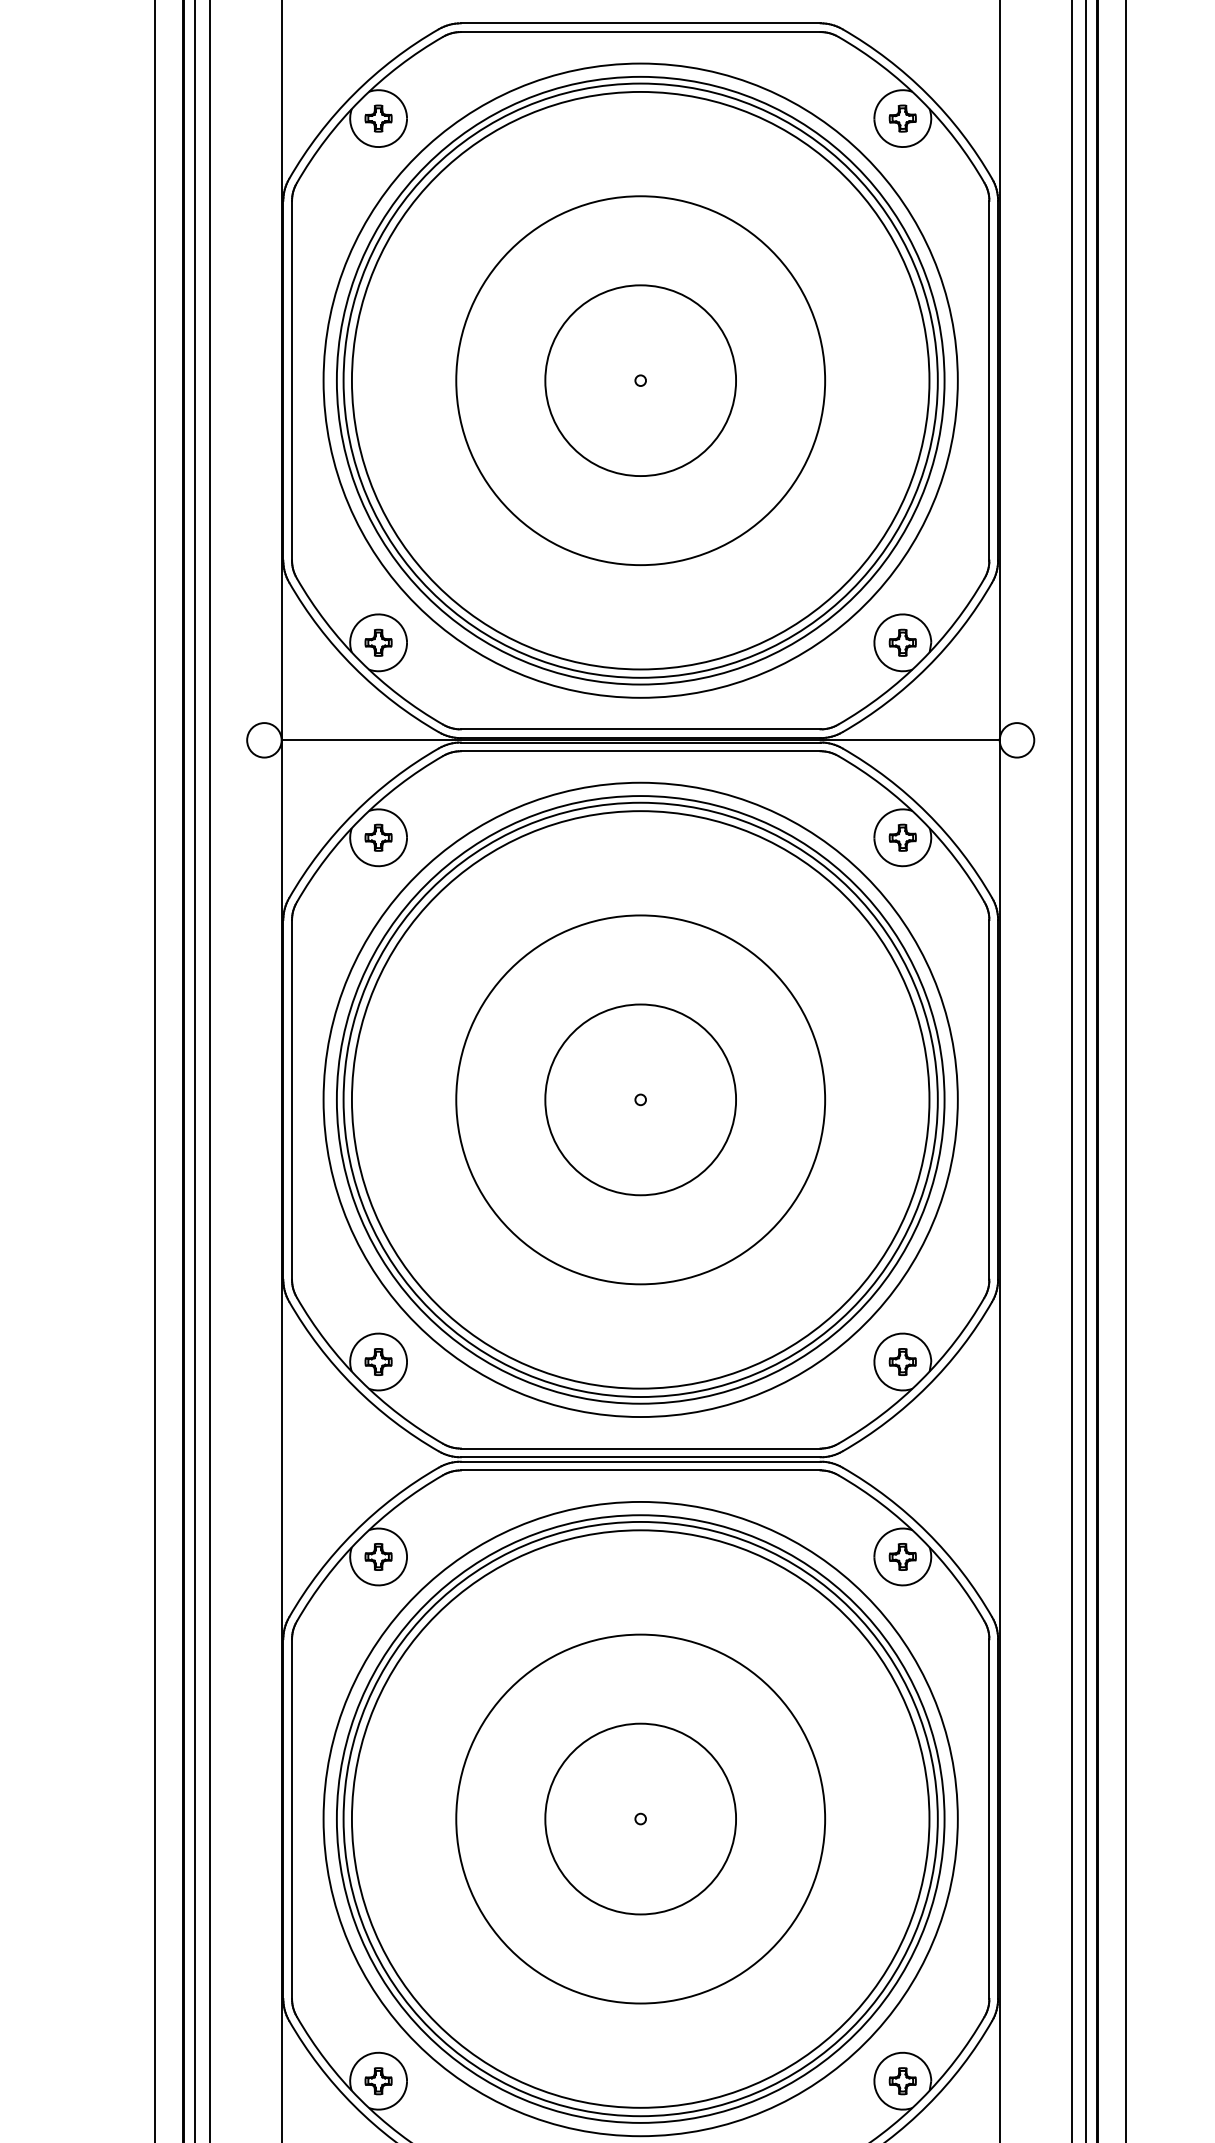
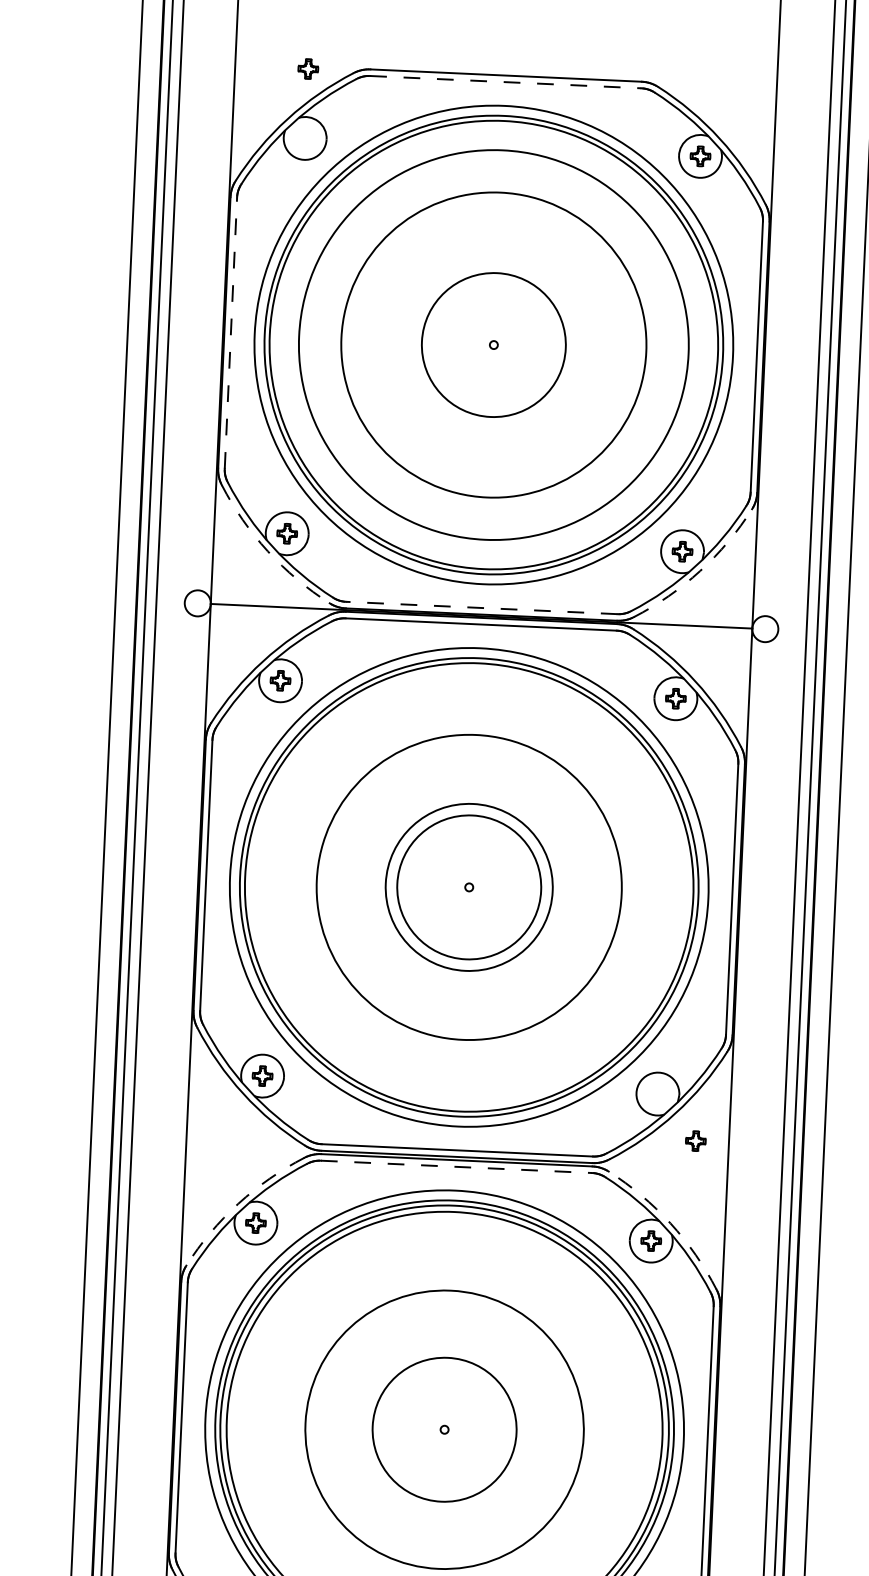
line: (640, 32) -> (505, 82), solid -> dashed
part: (378, 118) -> (308, 68), moved
line: (292, 380) -> (231, 332), solid -> dashed
circle: (640, 380) -> (493, 344), size x0.7
circle: (640, 380) -> (493, 344), size x1.4
arc: (354, 667) -> (268, 551), solid -> dashed
arc: (927, 667) -> (700, 571), solid -> dashed
line: (640, 729) -> (481, 608), solid -> dashed
circle: (640, 1099) -> (469, 887), size x0.6
circle: (640, 1099) -> (469, 887), size x0.7
part: (902, 1361) -> (695, 1140), moved
line: (640, 1470) -> (456, 1166), solid -> dashed
arc: (354, 1532) -> (238, 1203), solid -> dashed
arc: (927, 1532) -> (670, 1223), solid -> dashed

